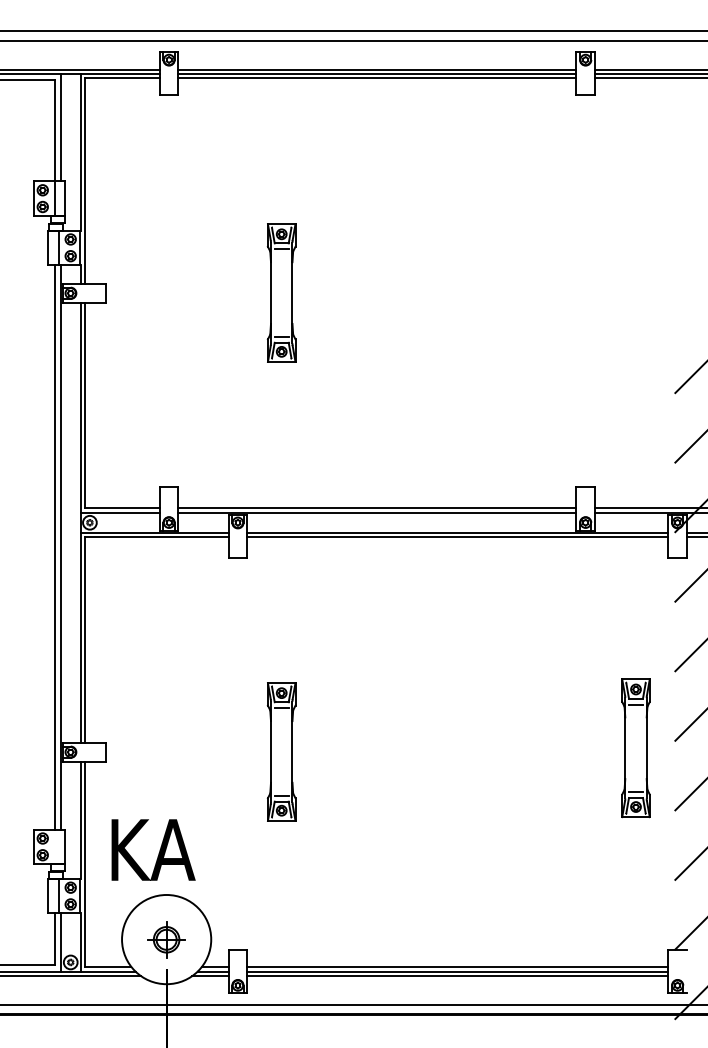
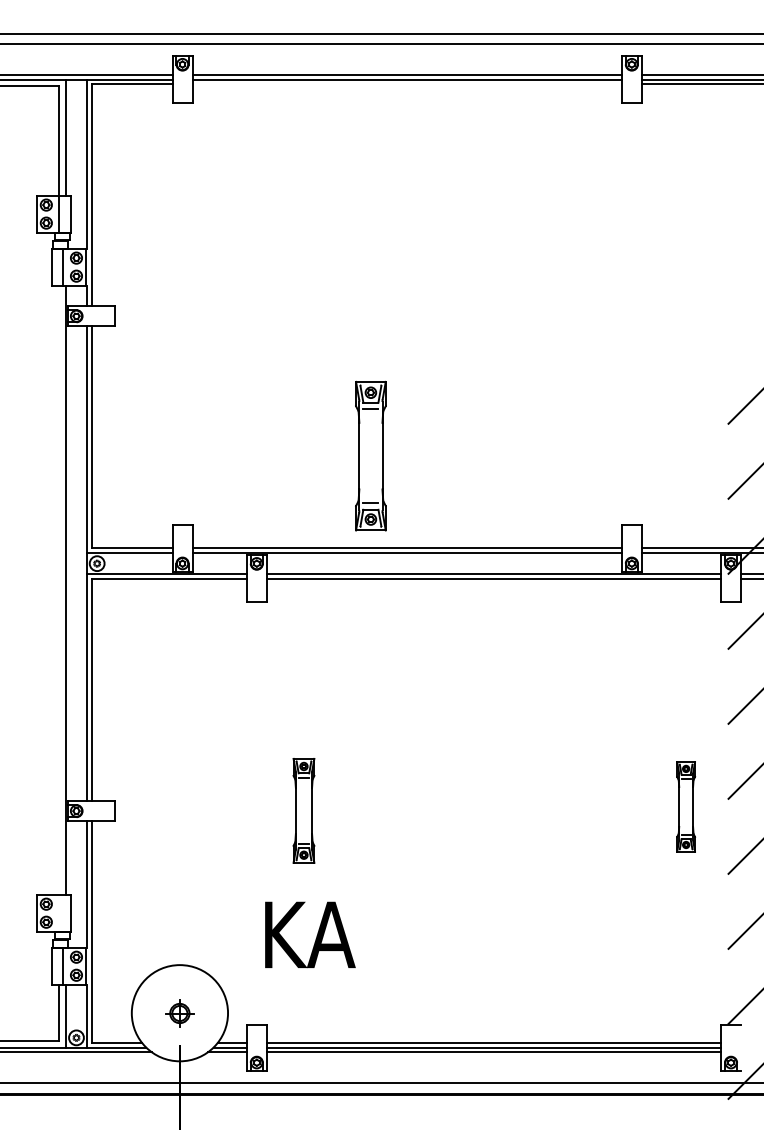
line: (377, 78) -> (407, 84), removed
part: (281, 292) -> (370, 455), moved
line: (54, 547) -> (58, 590), removed
part: (635, 748) -> (685, 807), size x0.6
part: (281, 751) -> (303, 810), size x0.7
text: (153, 849) -> (310, 934), moved
part: (166, 939) -> (179, 1013), size x0.7

